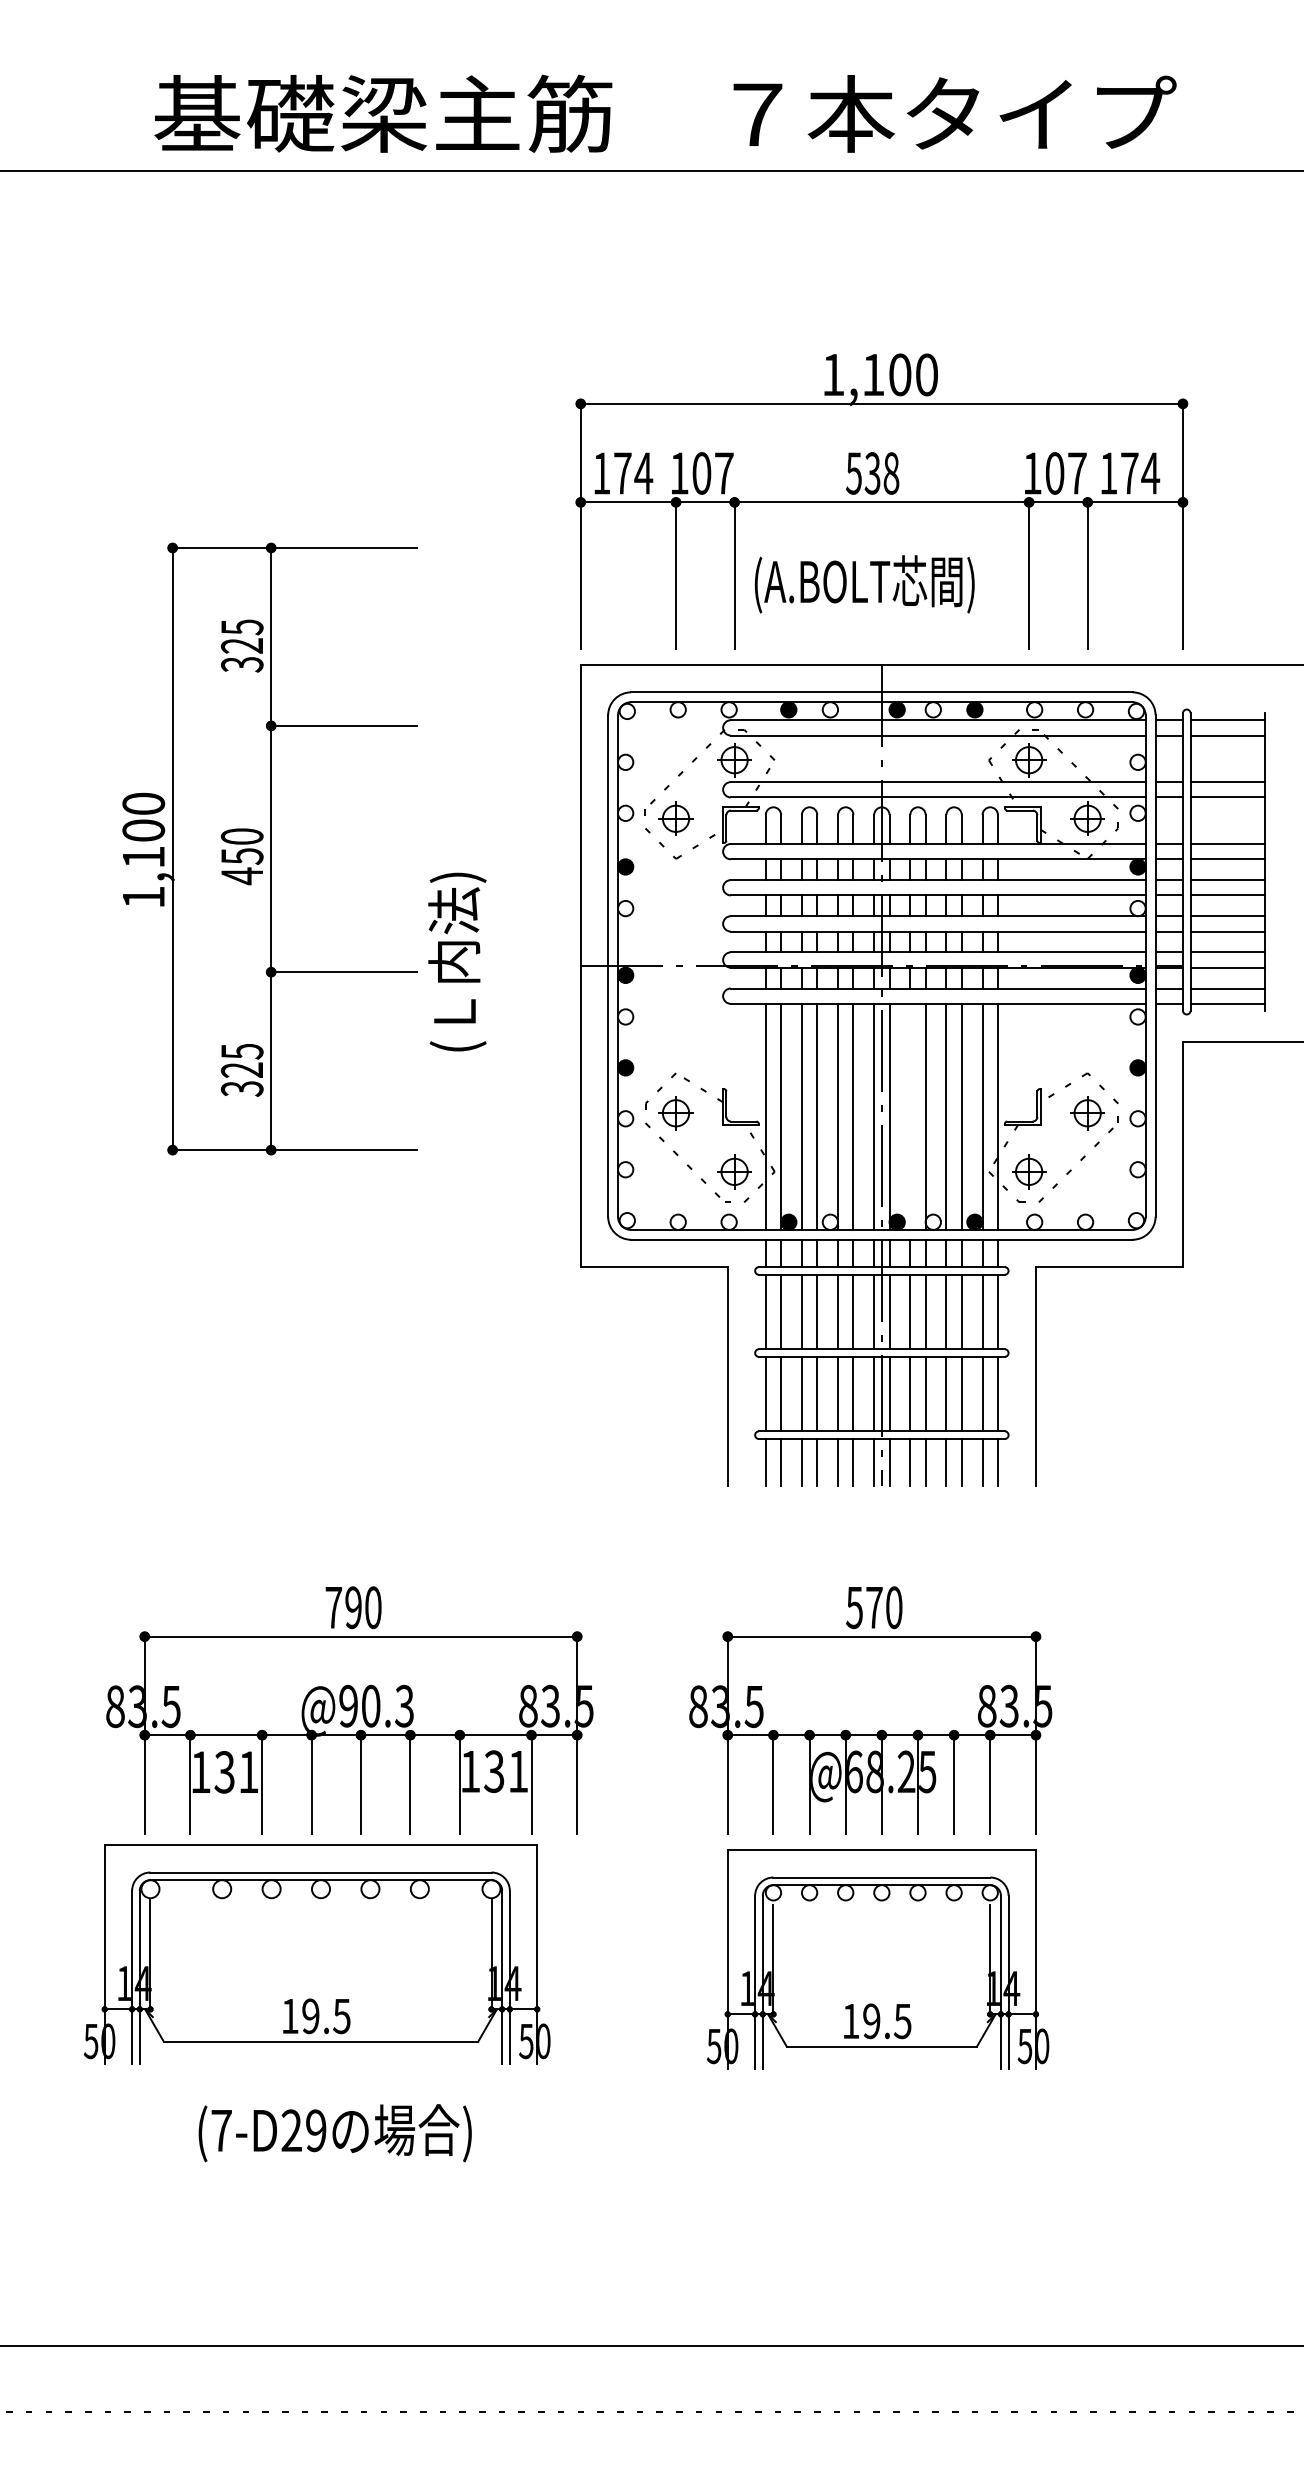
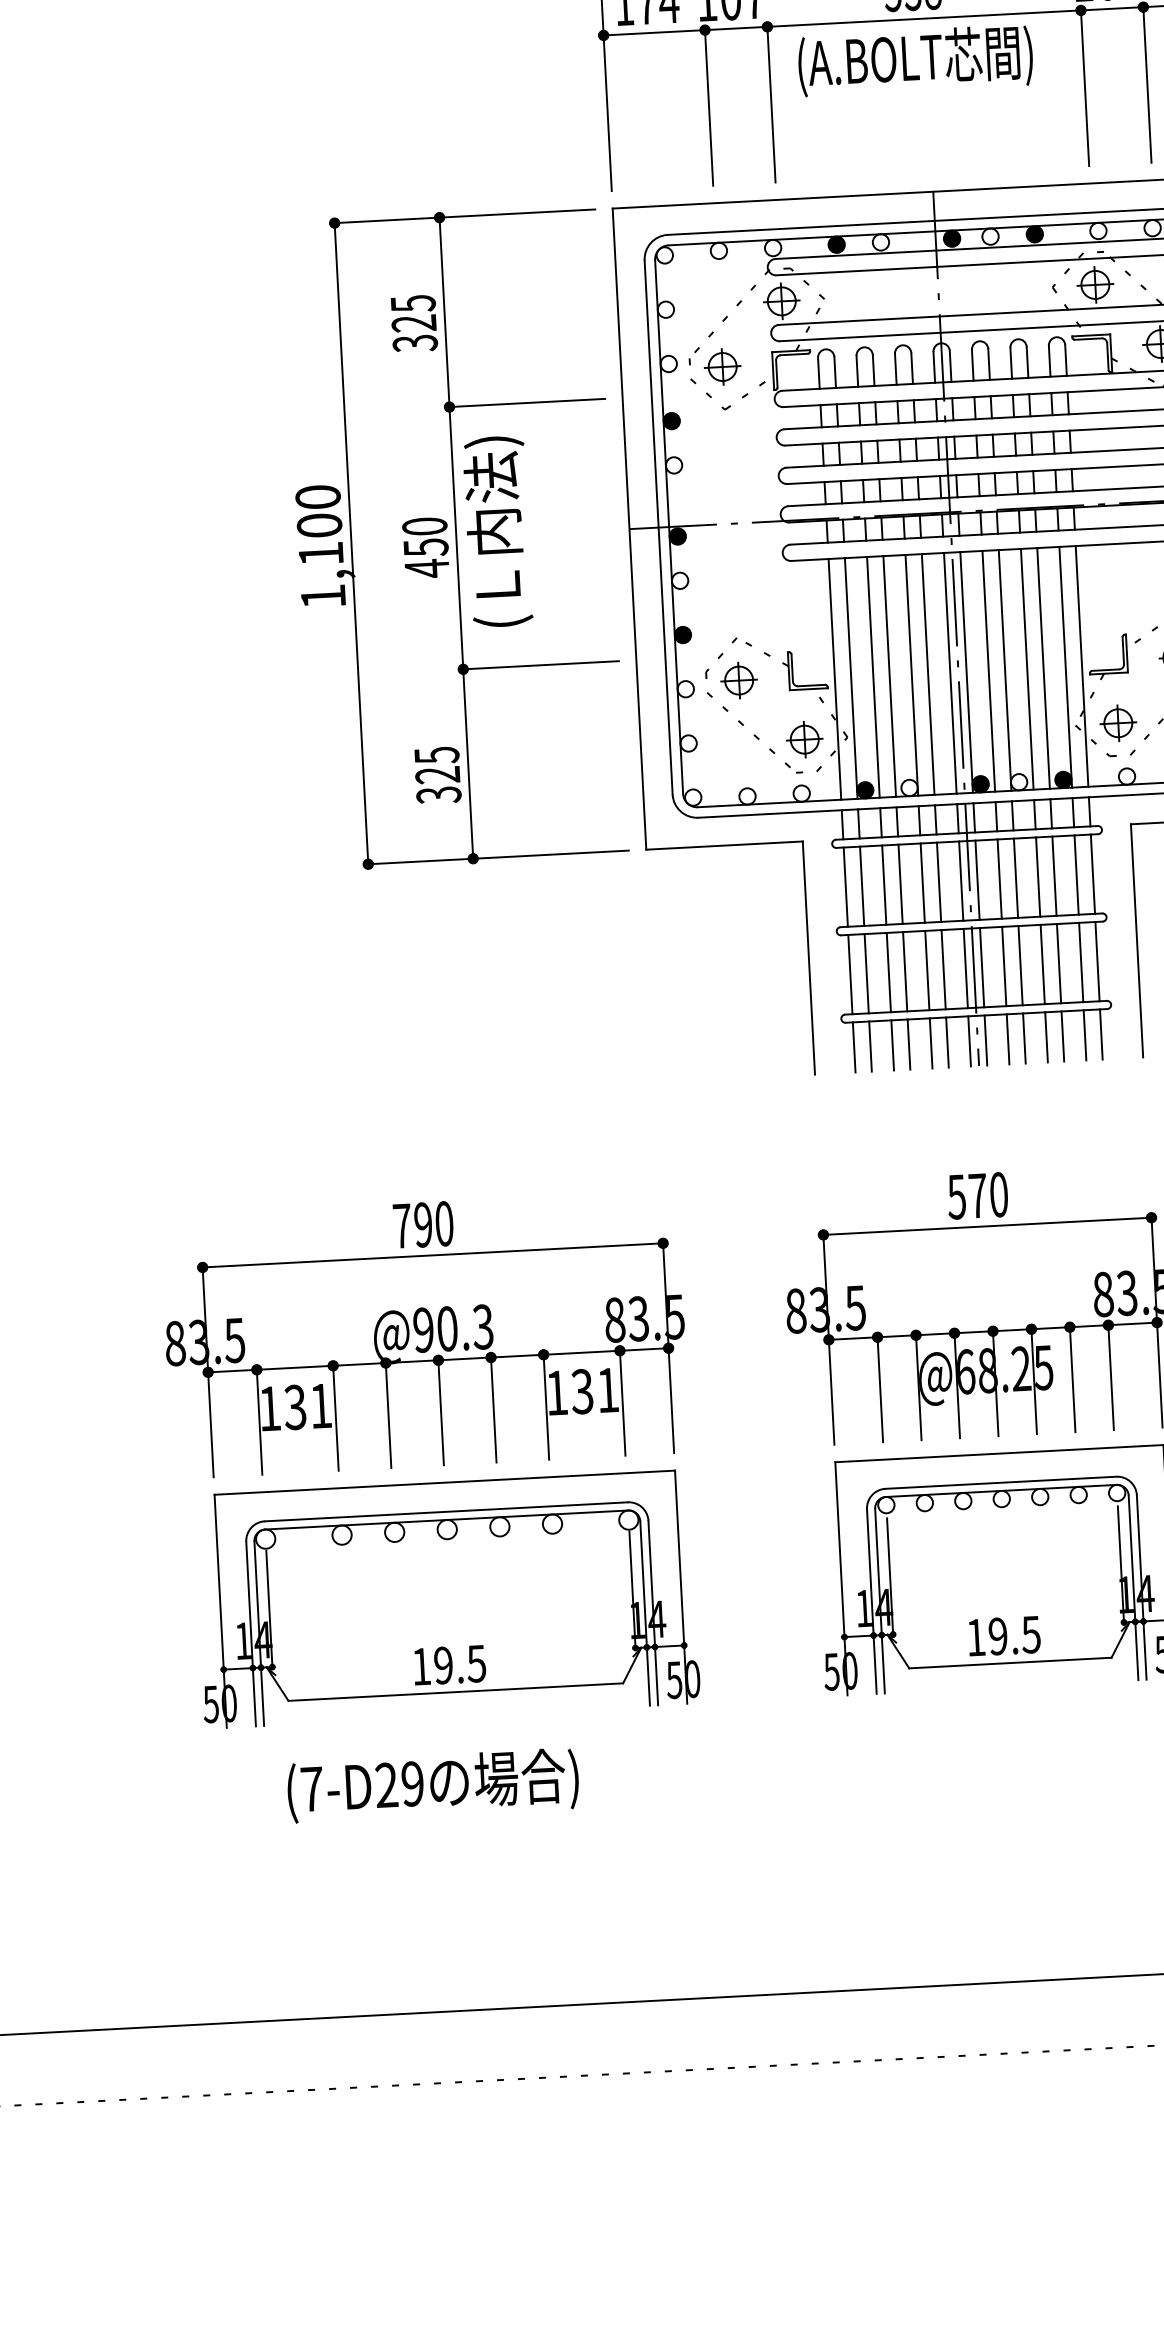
text: (864, 584) -> (915, 60), moved
part: (269, 848) -> (454, 537), moved
line: (910, 1116) -> (988, 670), added
part: (316, 1954) -> (446, 1599), moved

